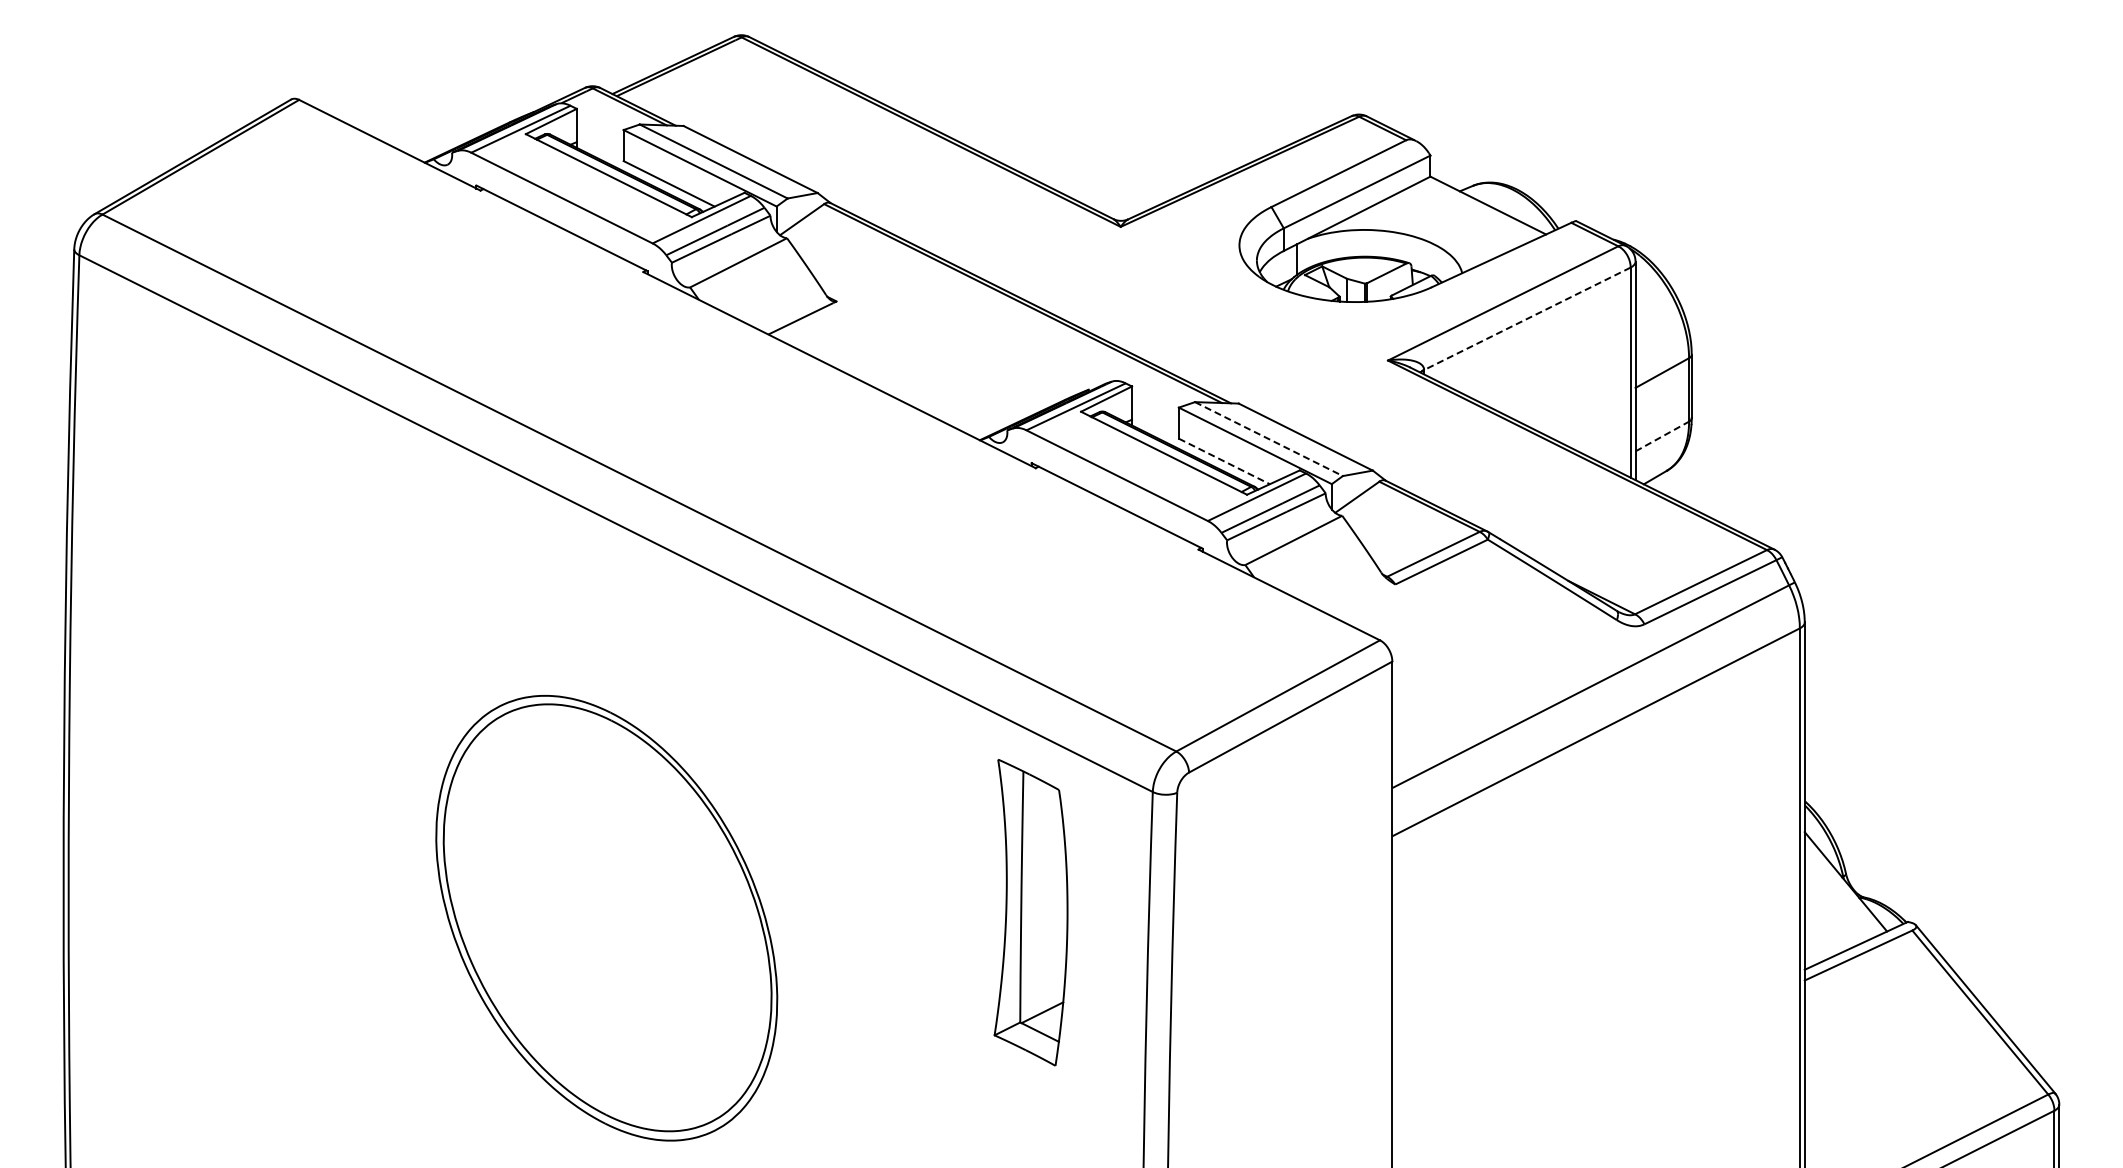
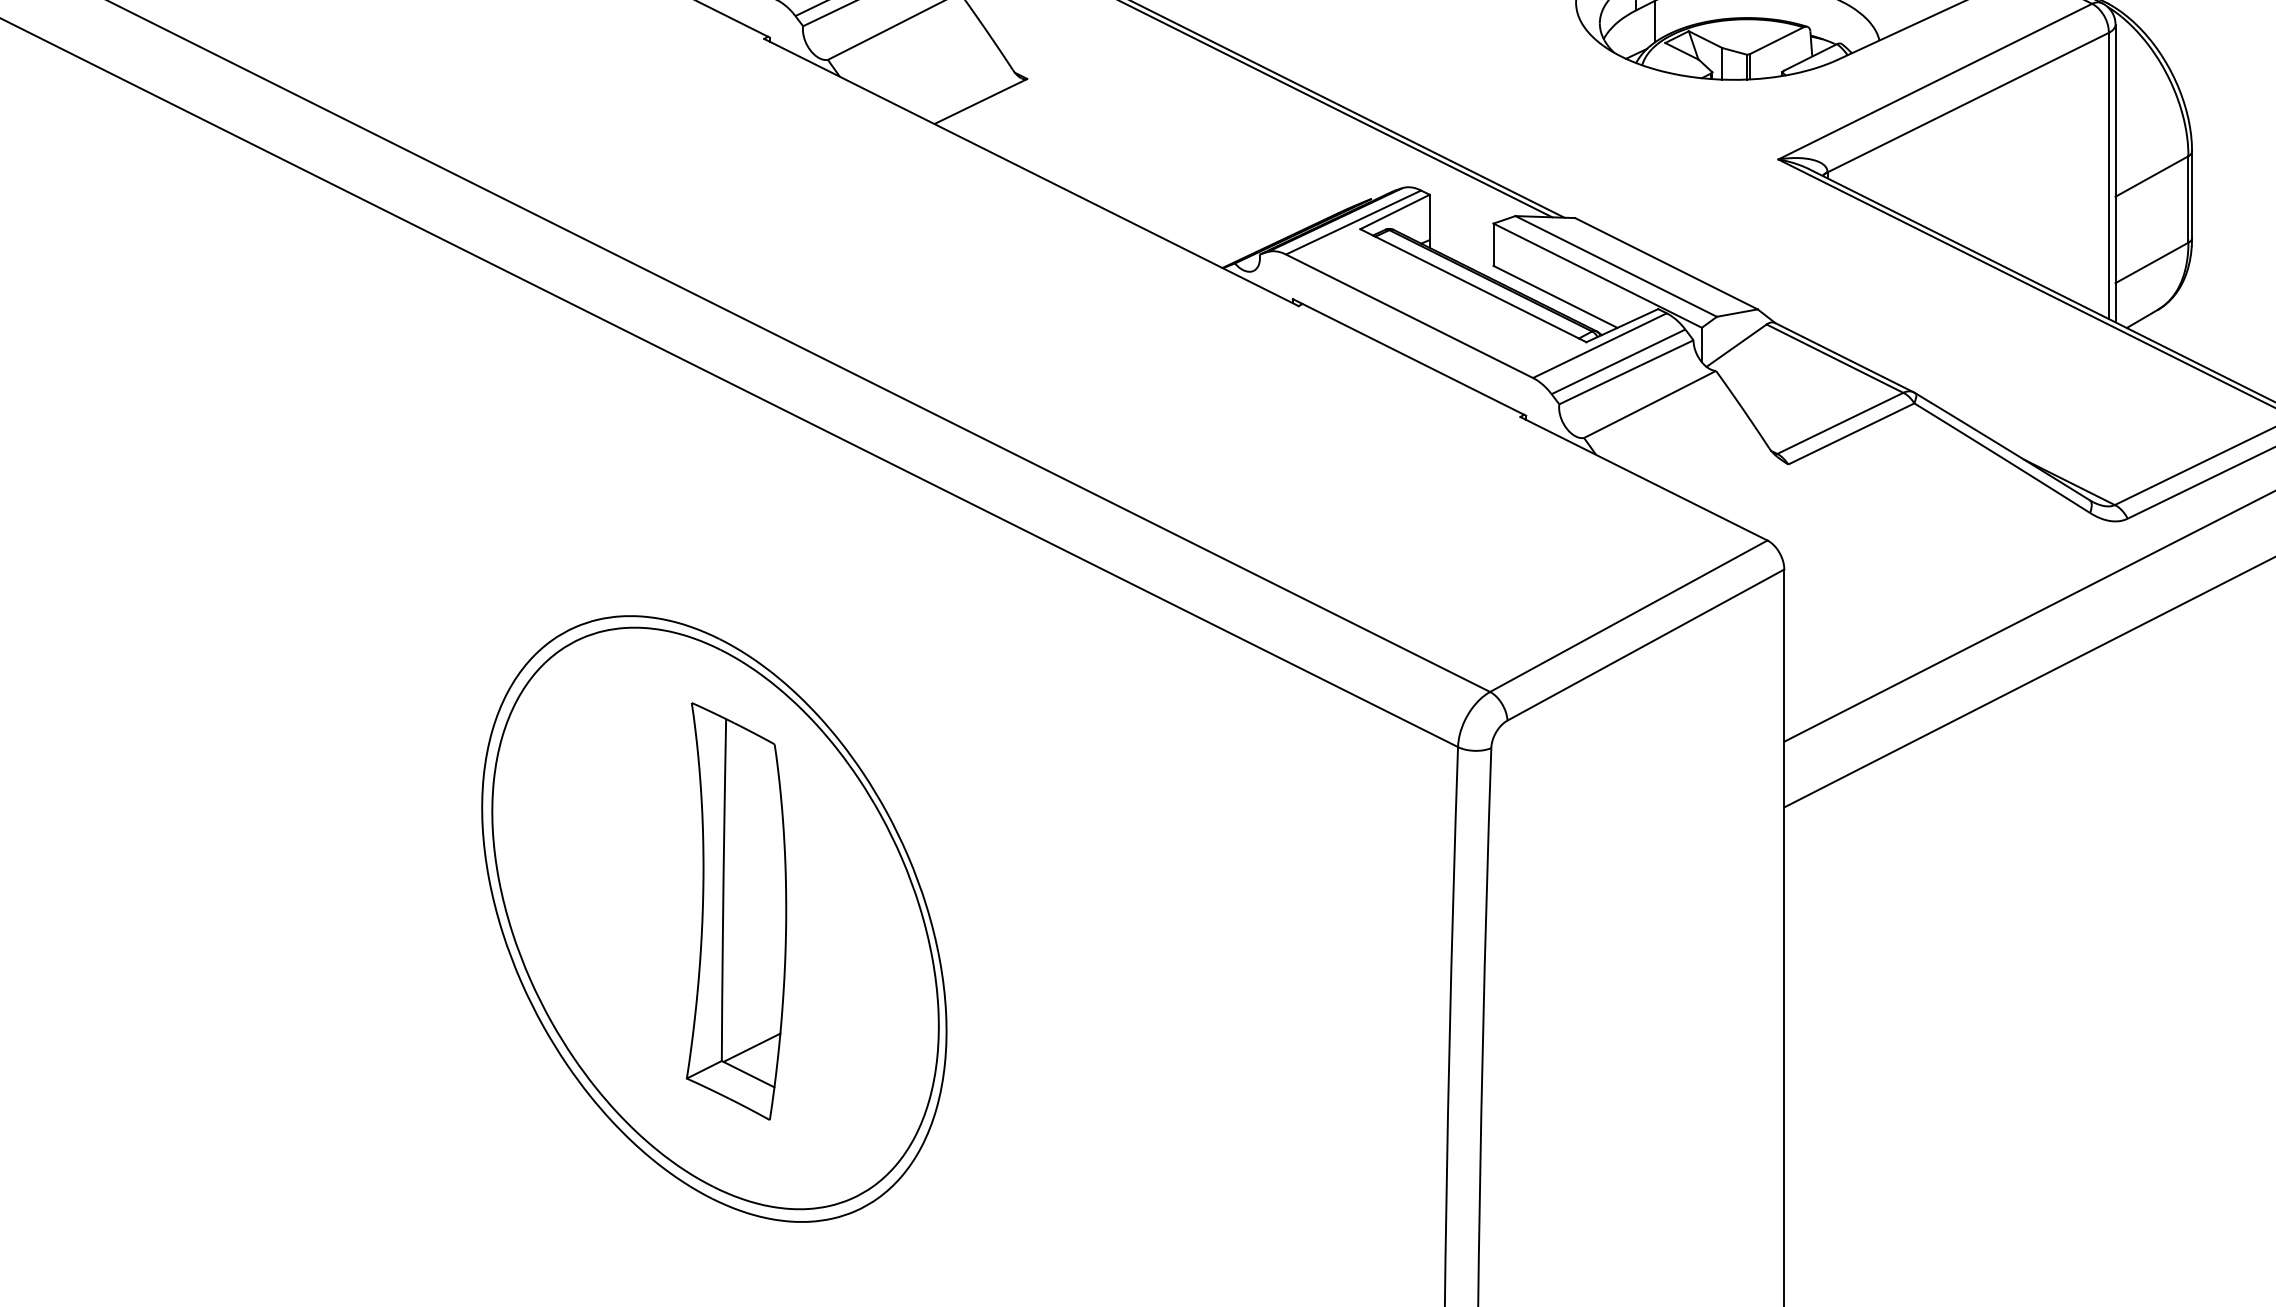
line: (1526, 319) -> (1967, 103), dashed -> solid
line: (1662, 436) -> (2152, 262), dashed -> solid
line: (1268, 439) -> (1615, 266), dashed -> solid
line: (1224, 461) -> (1555, 296), dashed -> solid
part: (1030, 912) -> (735, 911), moved

